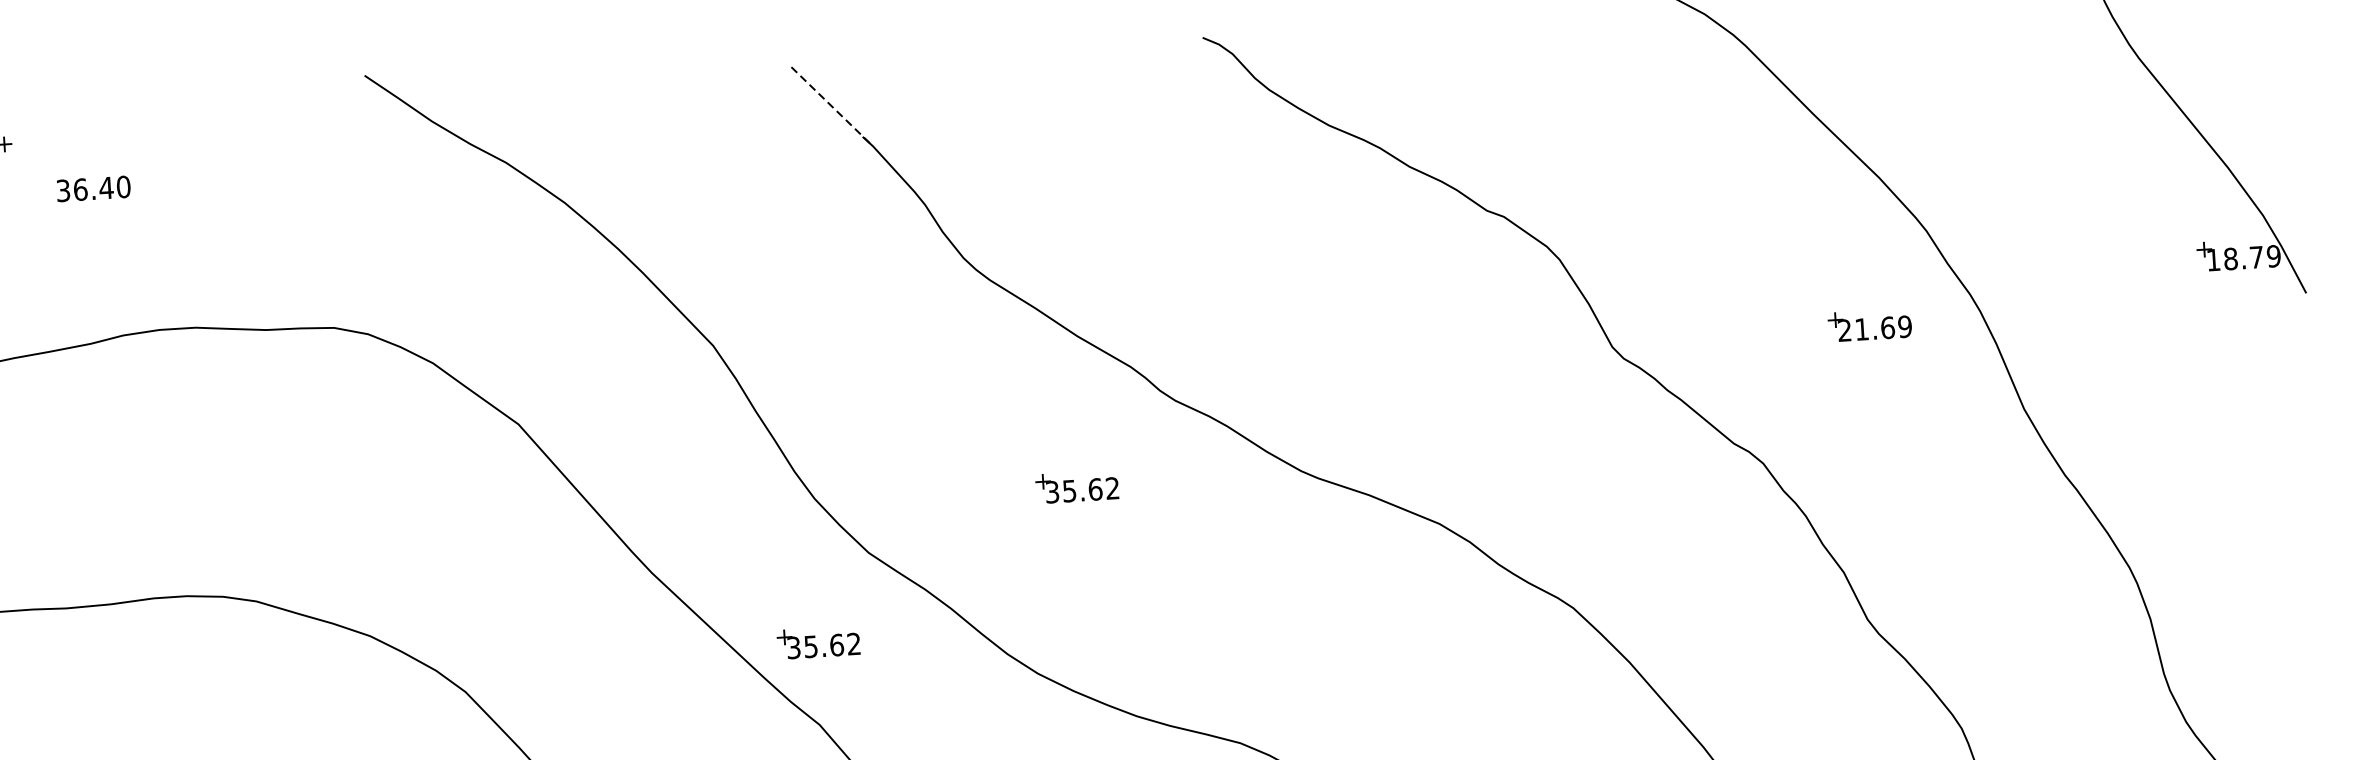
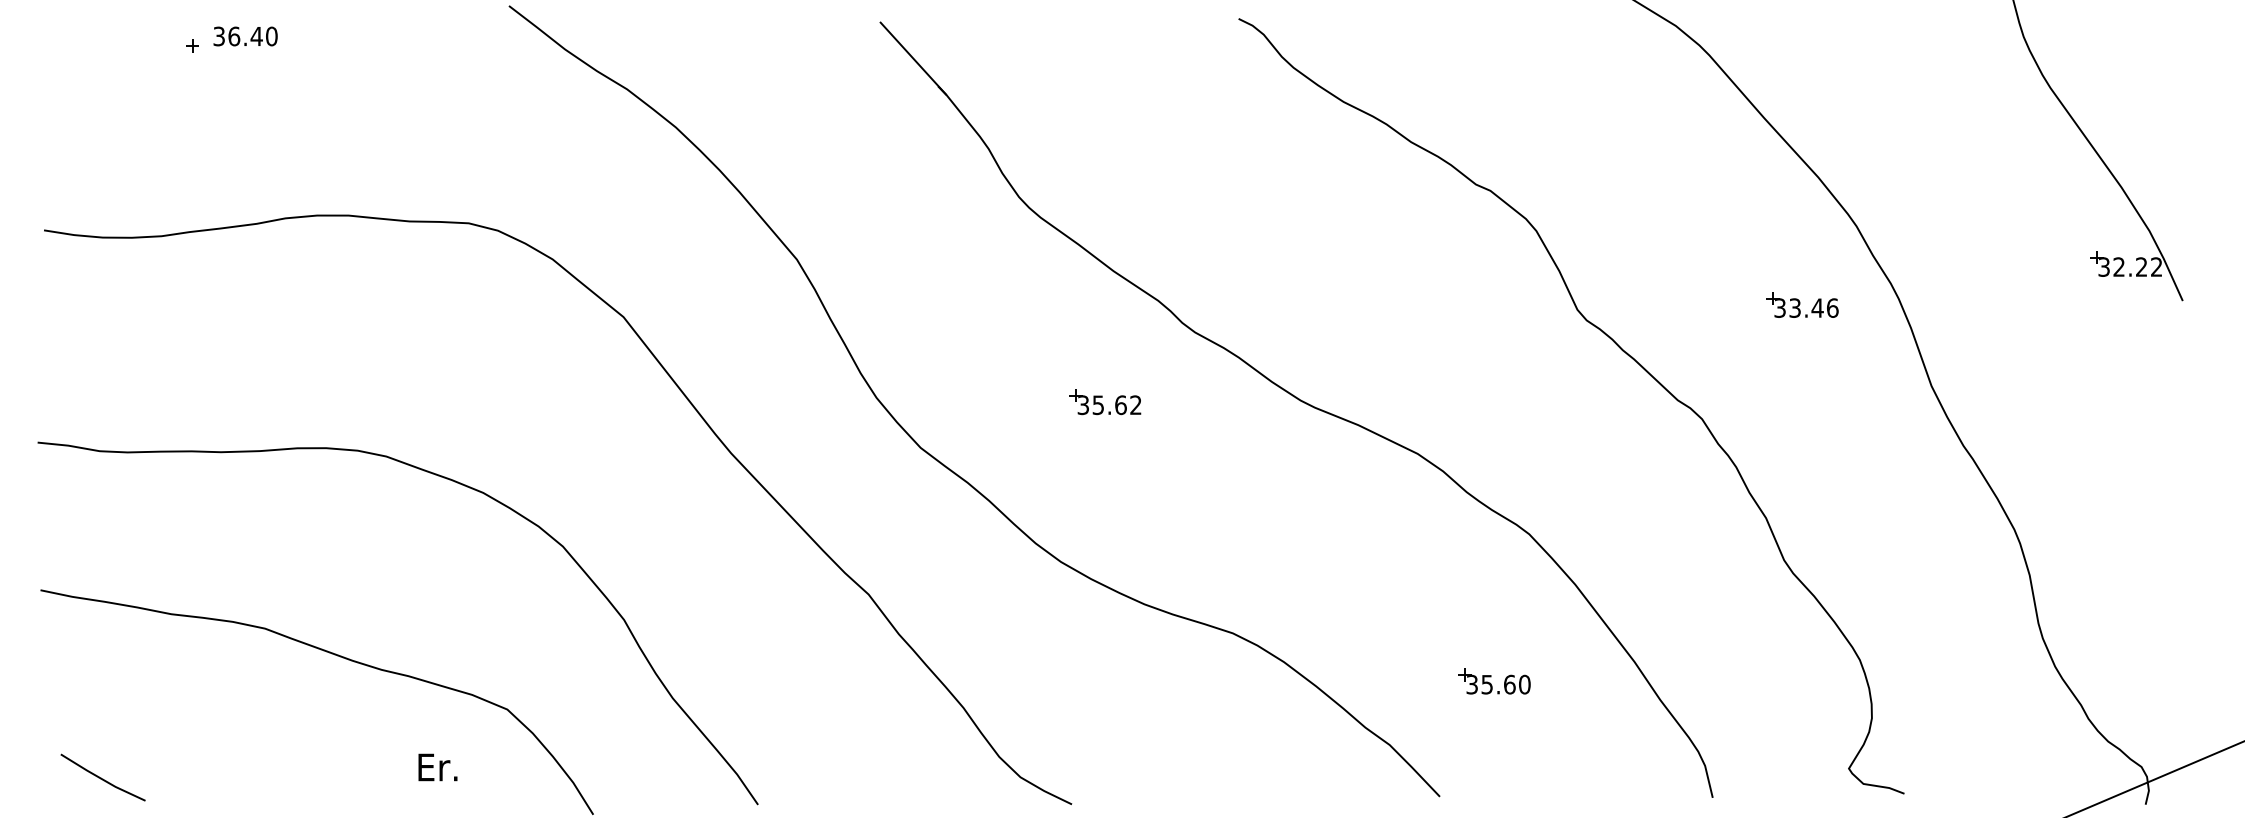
line: (832, 106) -> (913, 58), dashed -> solid
text: (93, 188) -> (245, 36), moved
text: (2243, 257) -> (2130, 266), 18.79 -> 32.22
text: (1875, 327) -> (1806, 307), 21.69 -> 33.46
part: (818, 643) -> (872, 523), removed

